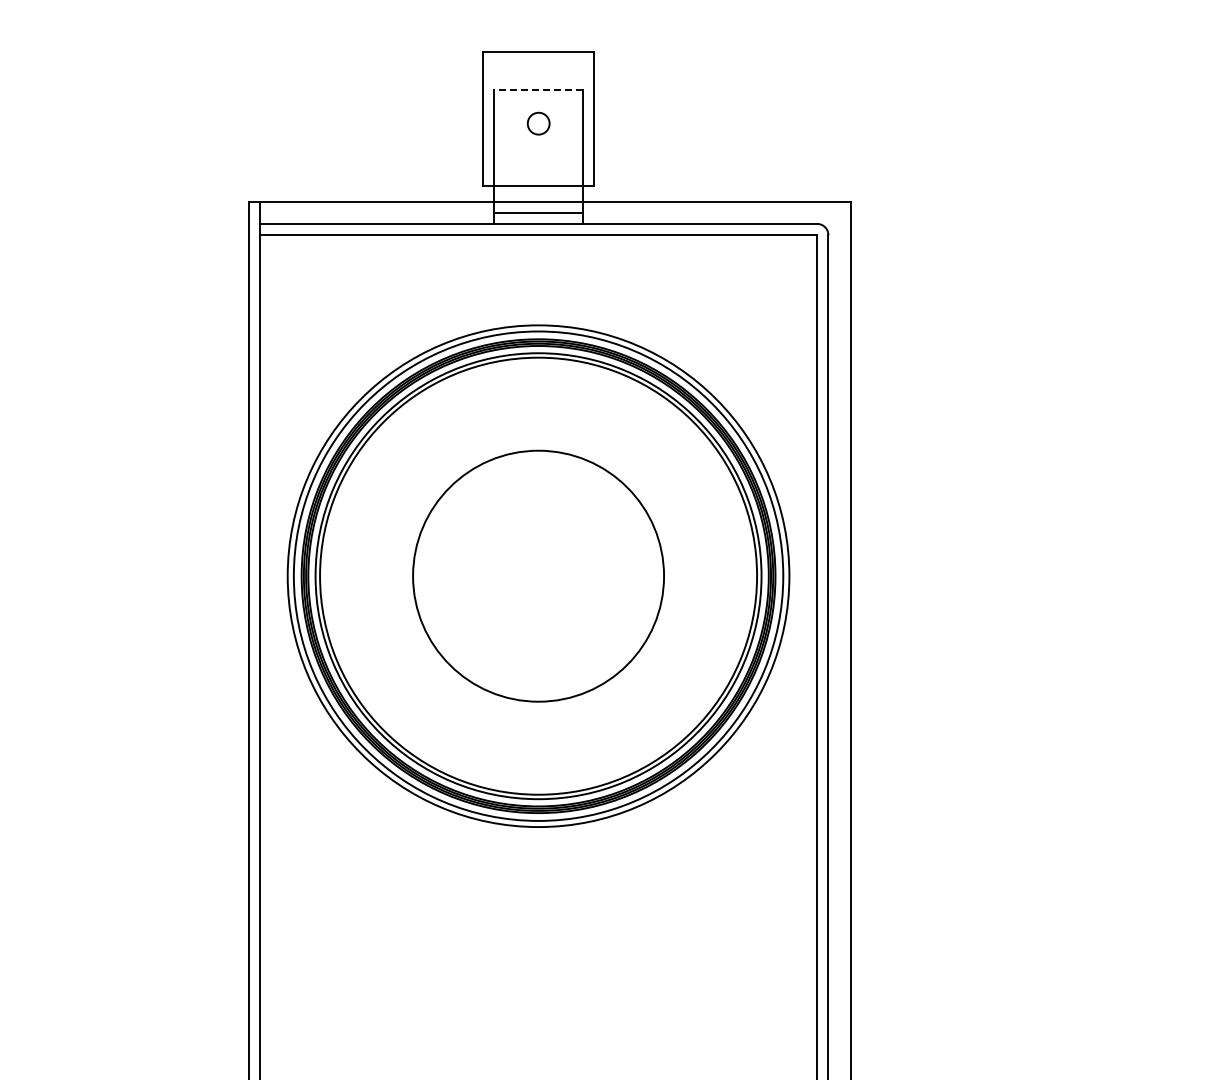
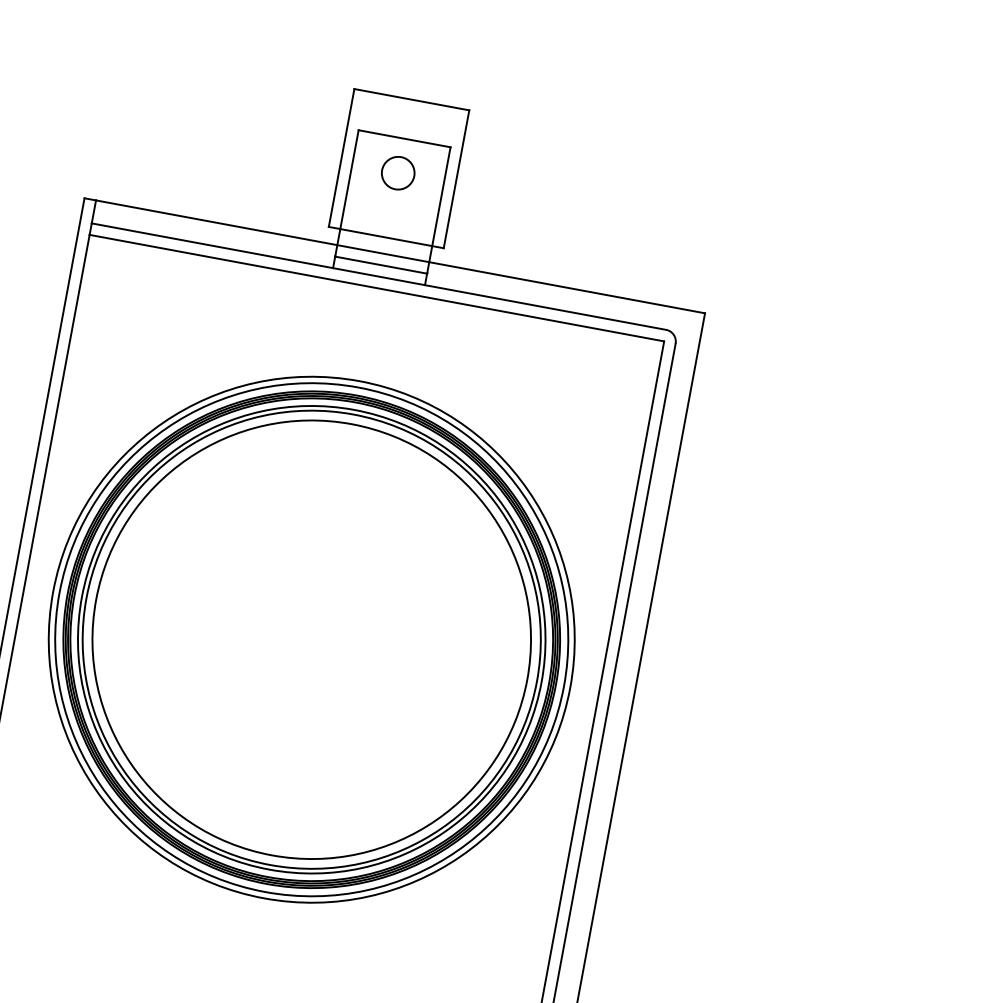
line: (538, 90) -> (404, 139), dashed -> solid
circle: (538, 123) -> (398, 173), size x1.43
circle: (538, 576) -> (311, 640), size x1.67

